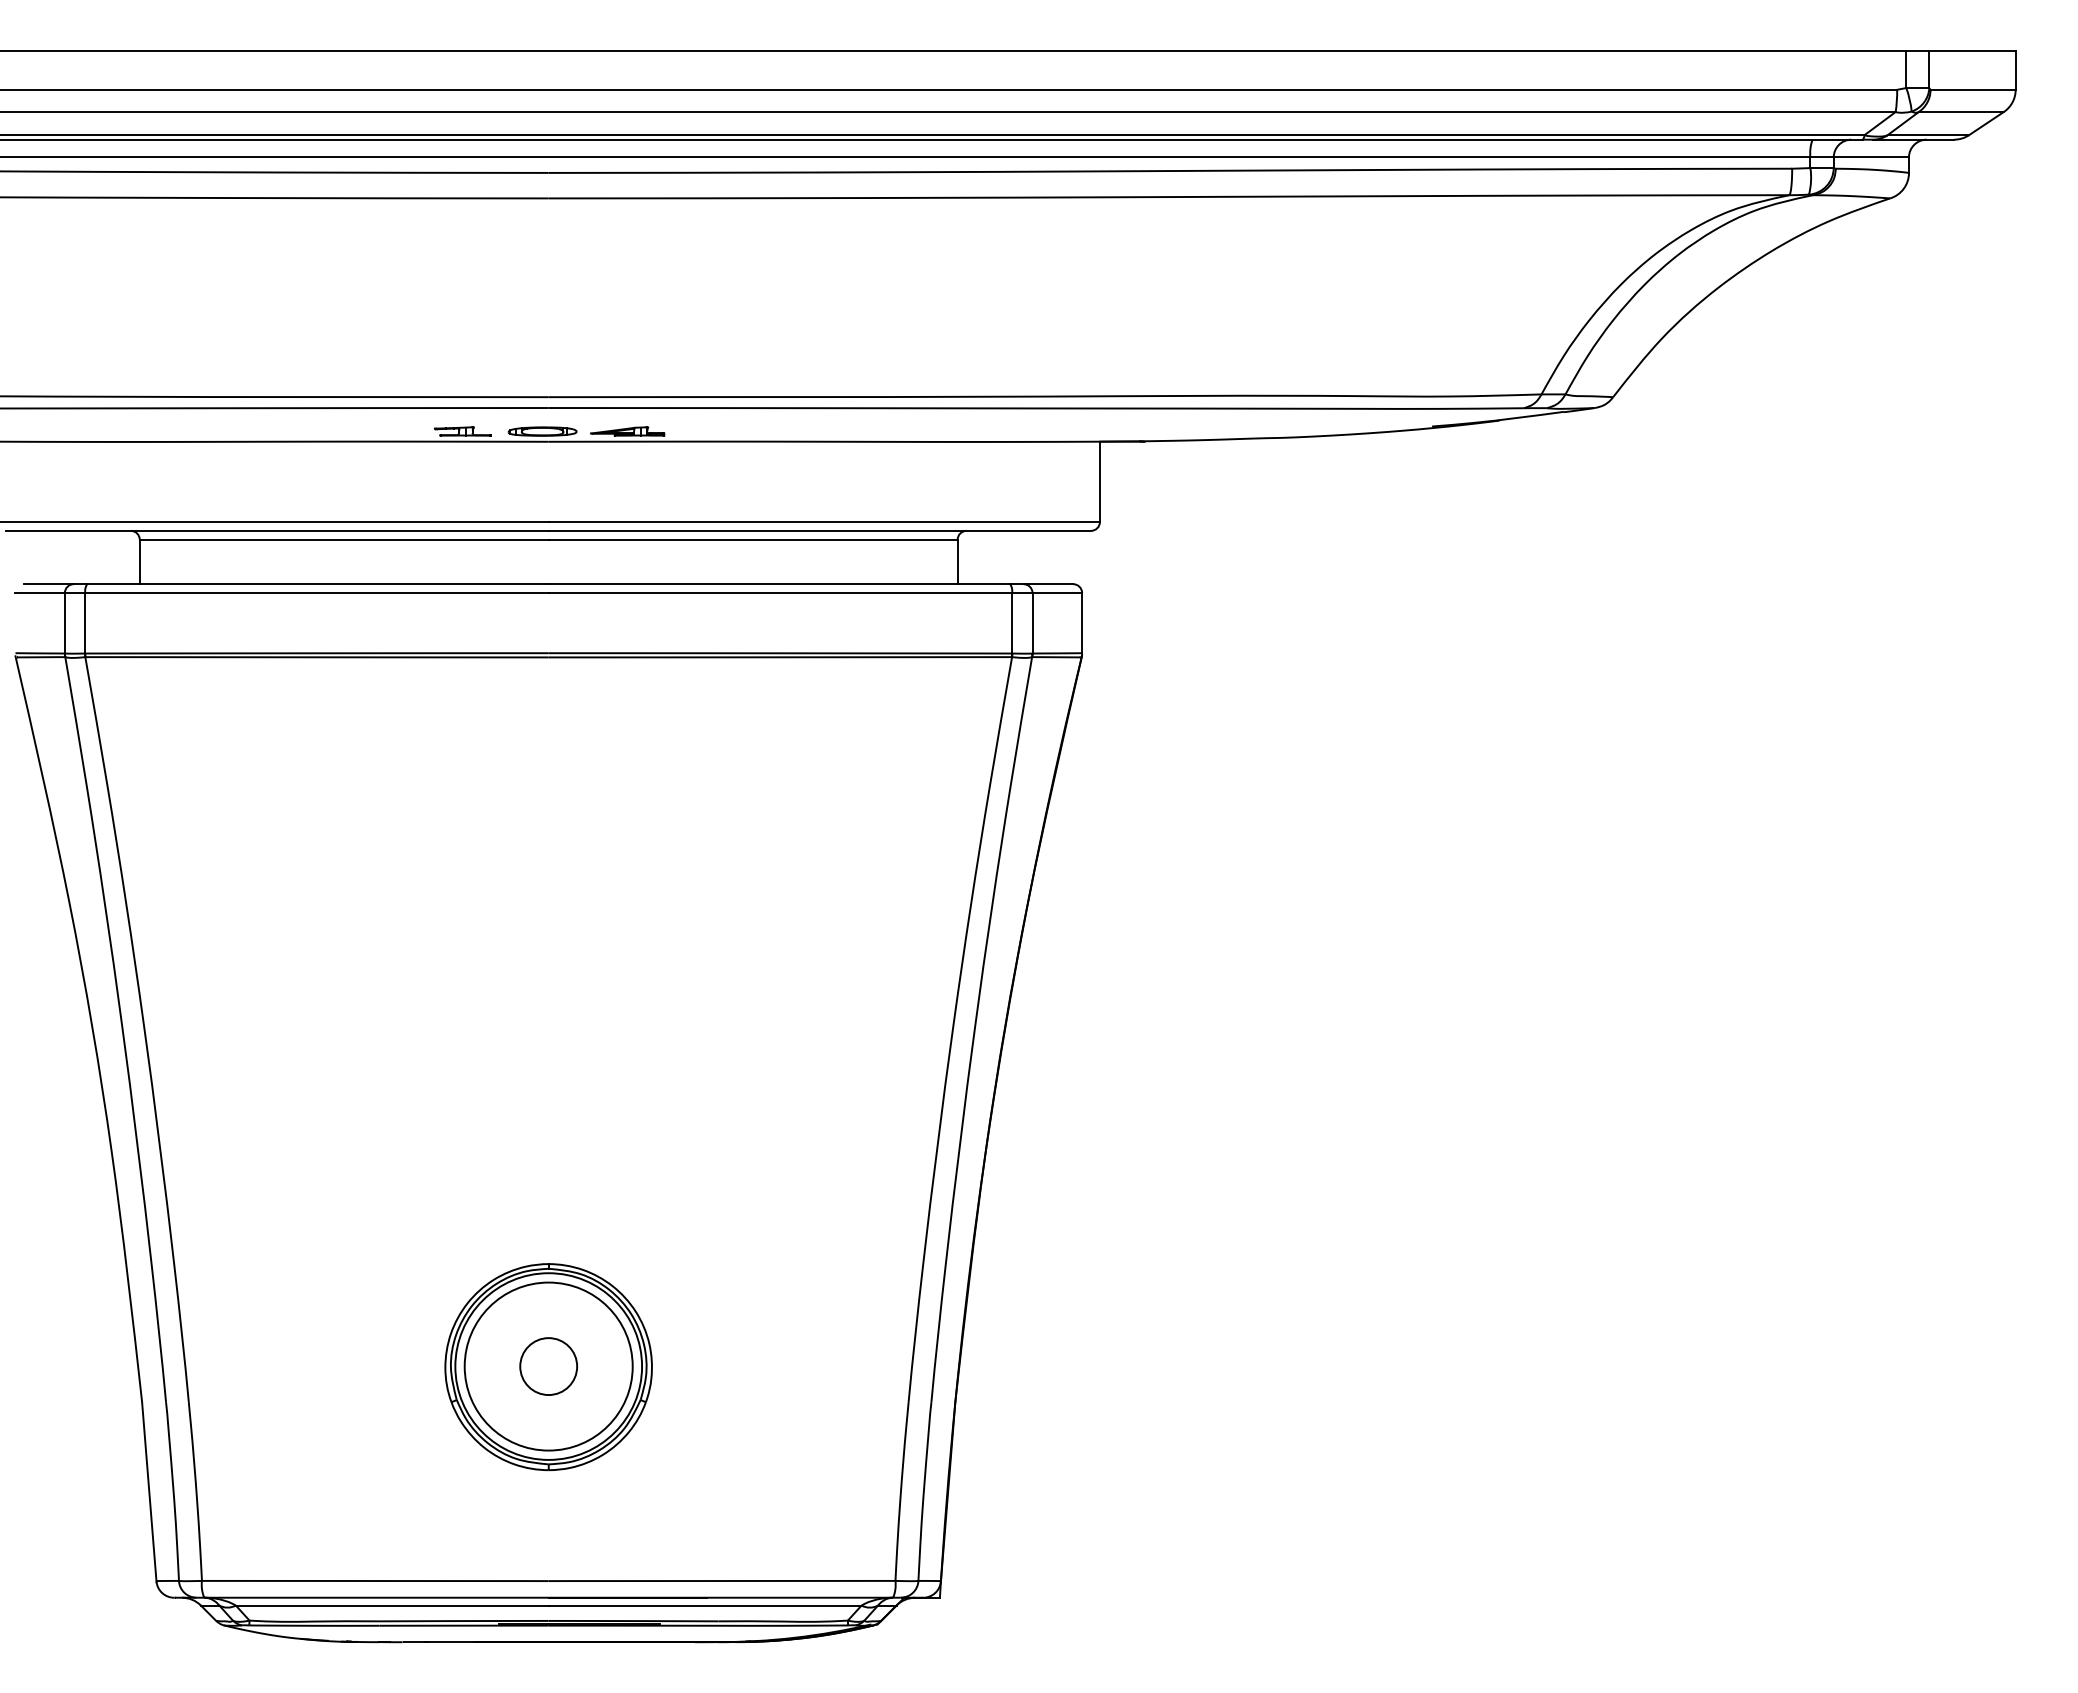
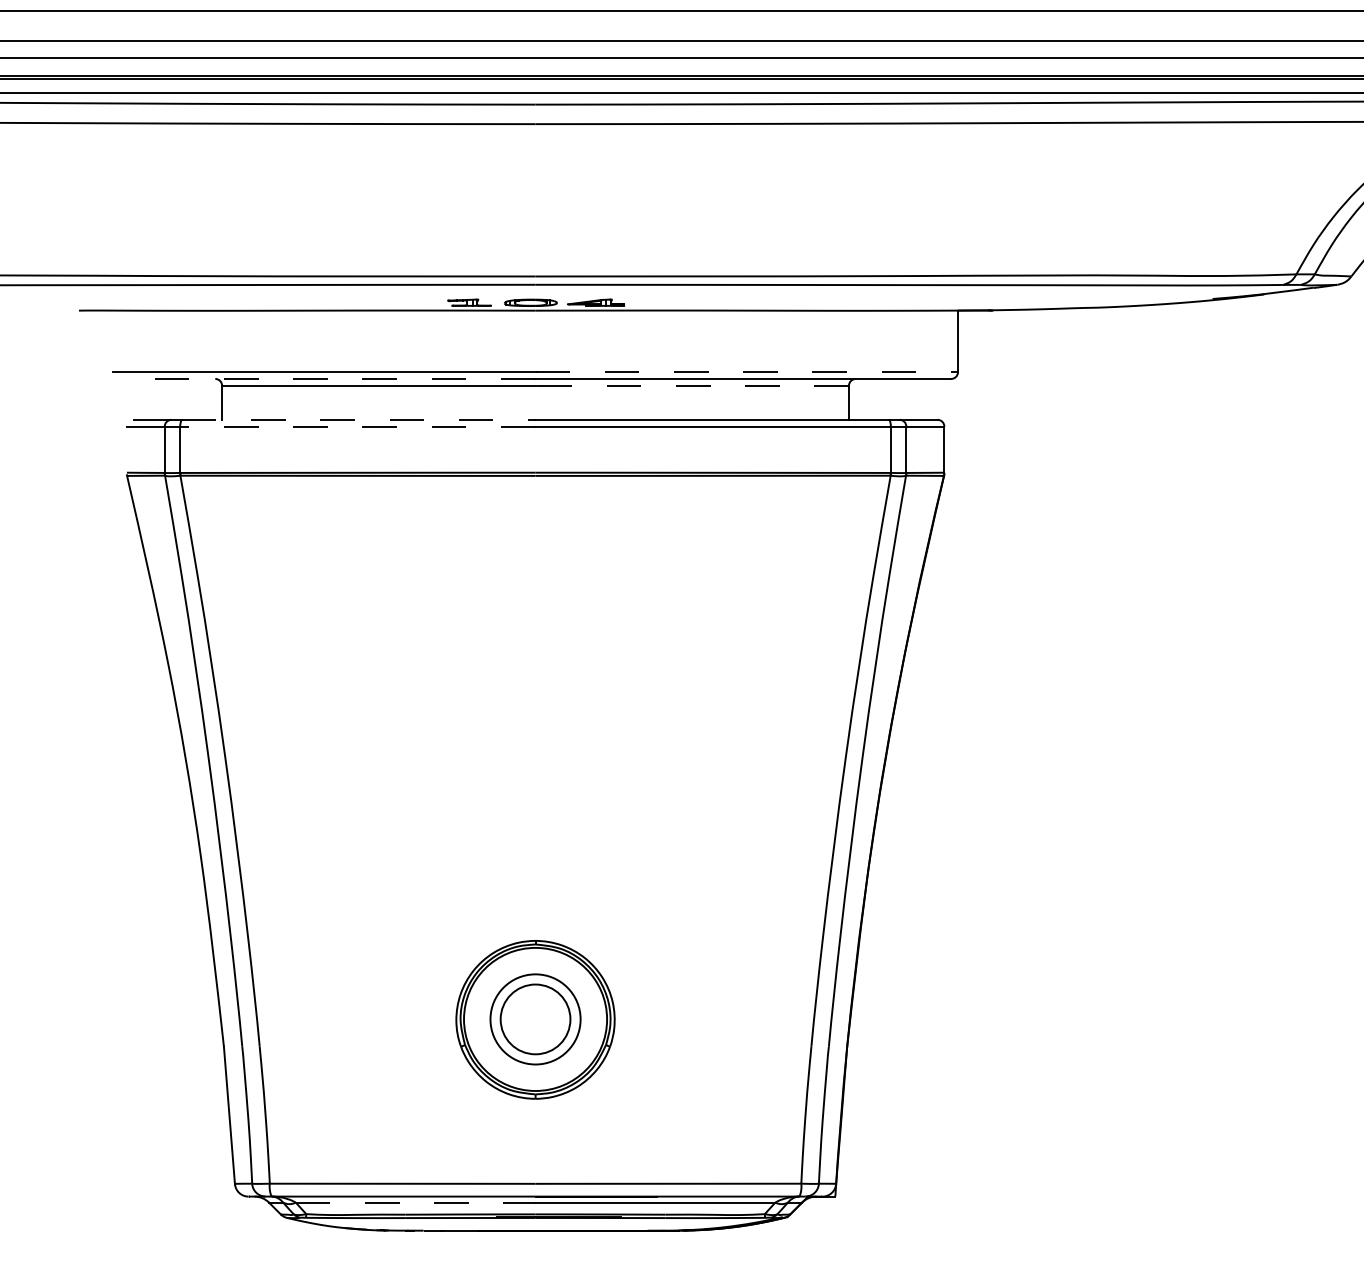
line: (824, 521) -> (746, 371), solid -> dashed
line: (277, 530) -> (327, 378), solid -> dashed
line: (752, 539) -> (691, 385), solid -> dashed
line: (317, 584) -> (358, 420), solid -> dashed
line: (317, 593) -> (358, 426), solid -> dashed
circle: (548, 1366) -> (535, 1019), size x0.7
circle: (548, 1366) -> (535, 1019), size x1.6
line: (392, 1605) -> (415, 1202), solid -> dashed

